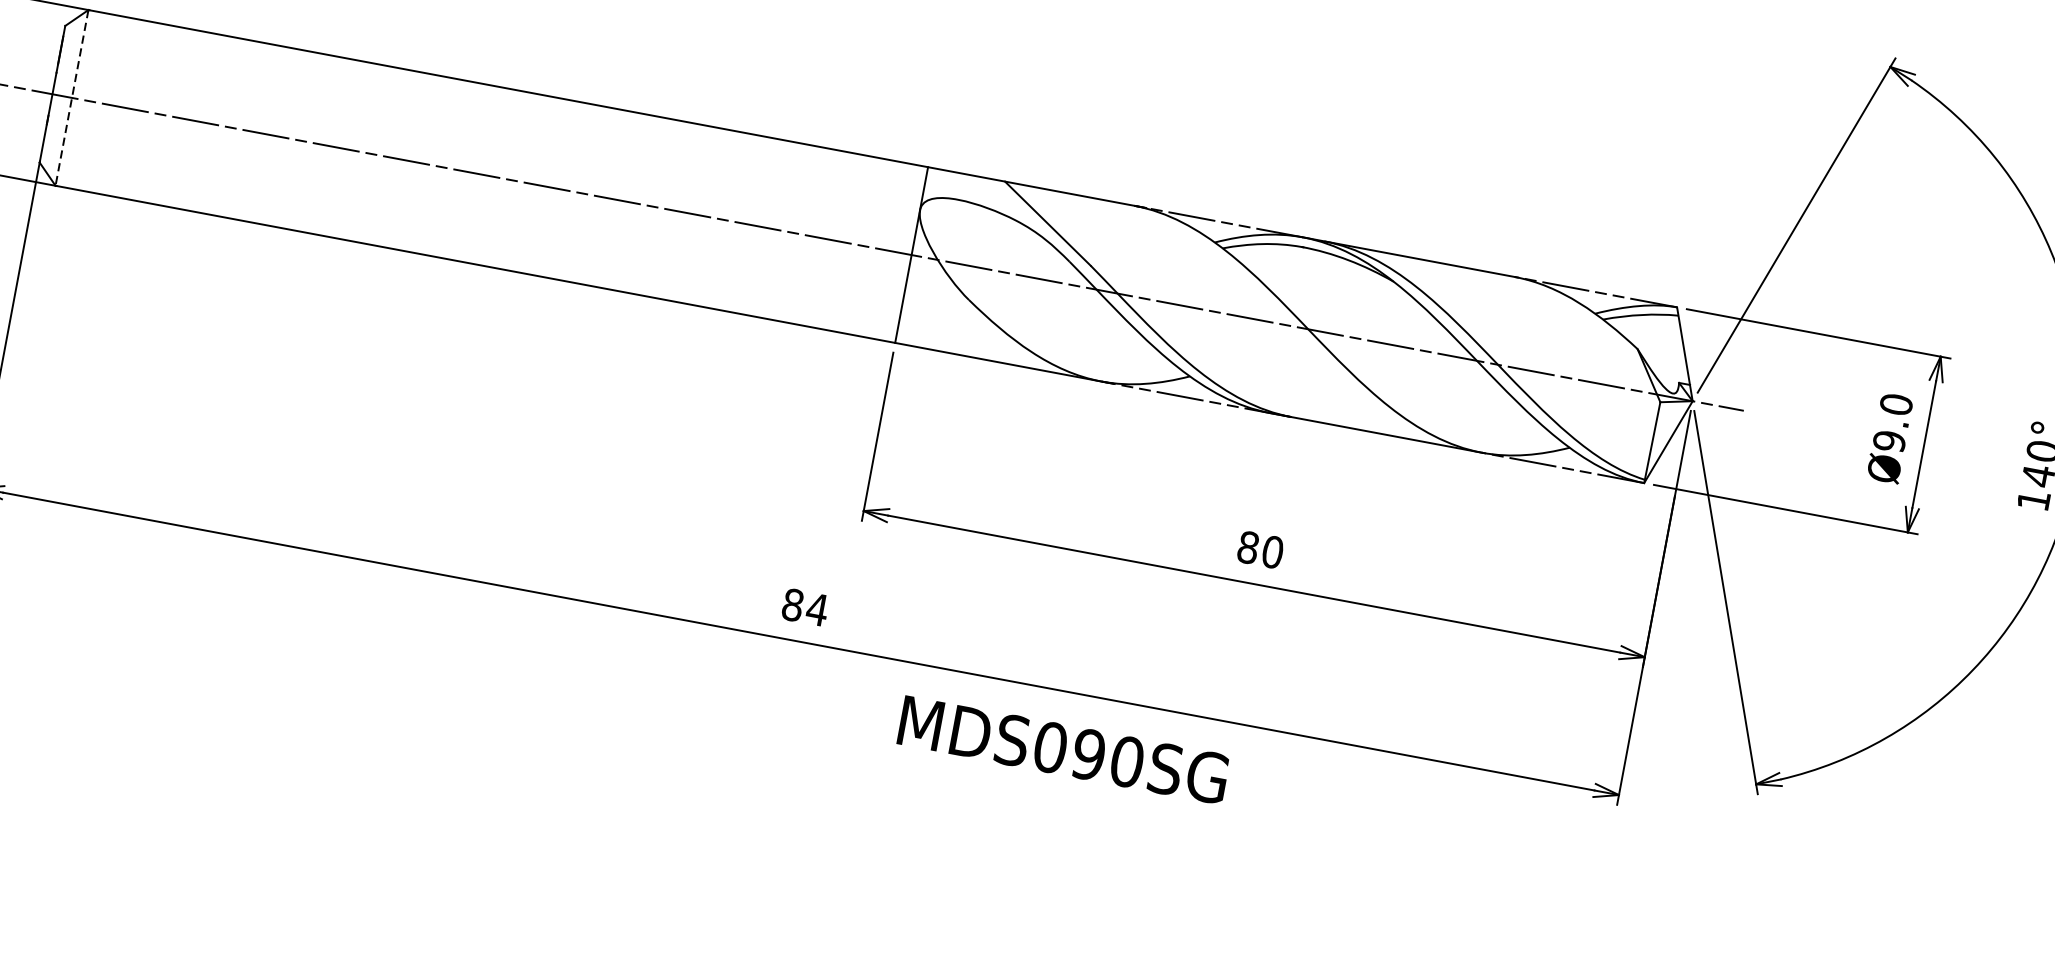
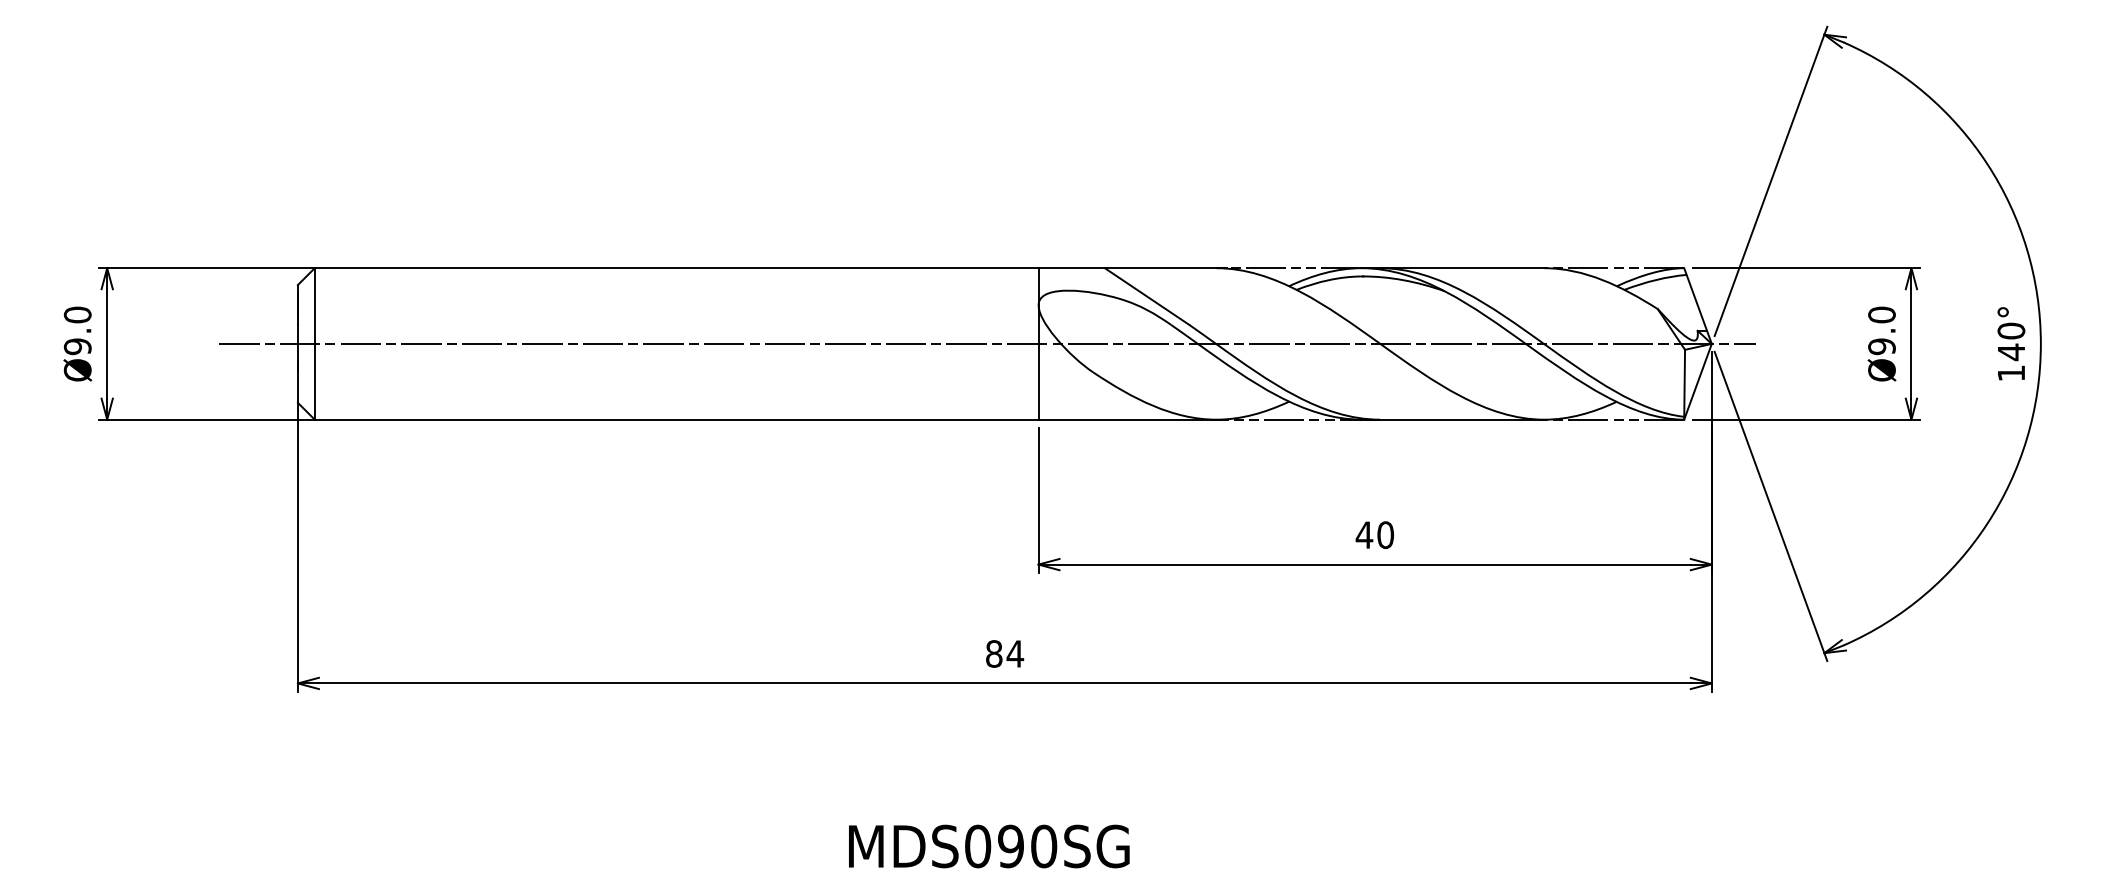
line: (71, 97) -> (314, 343), dashed -> solid
text: (1248, 548) -> (1364, 535), 80 -> 40
text: (1063, 750) -> (989, 846), moved

